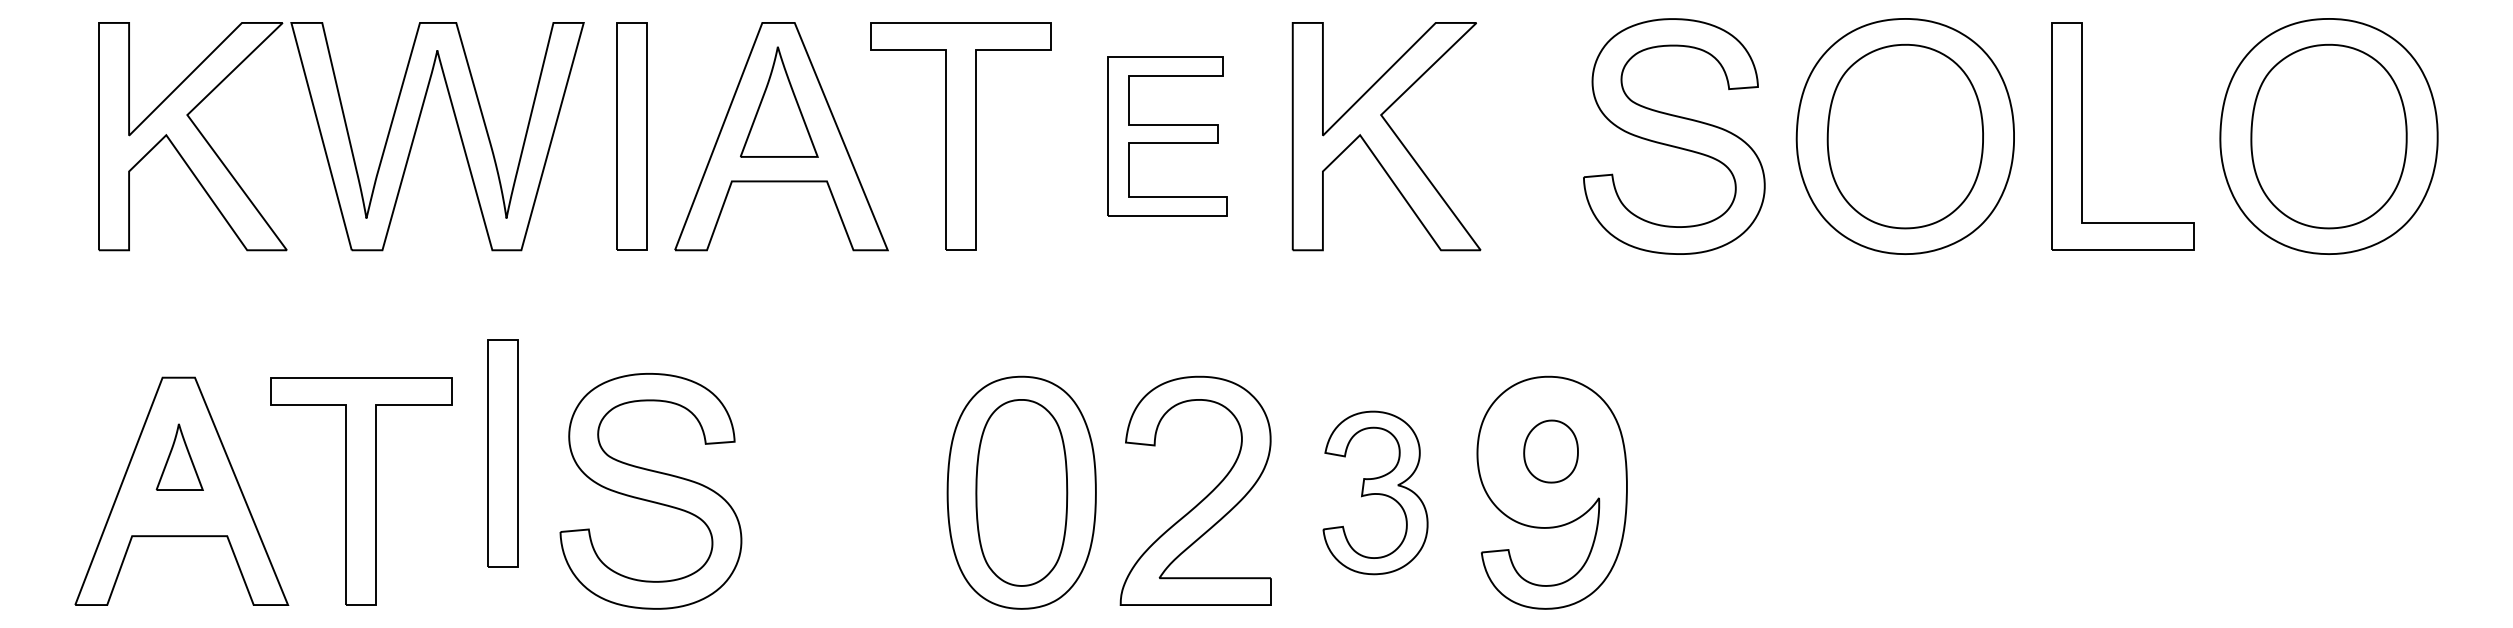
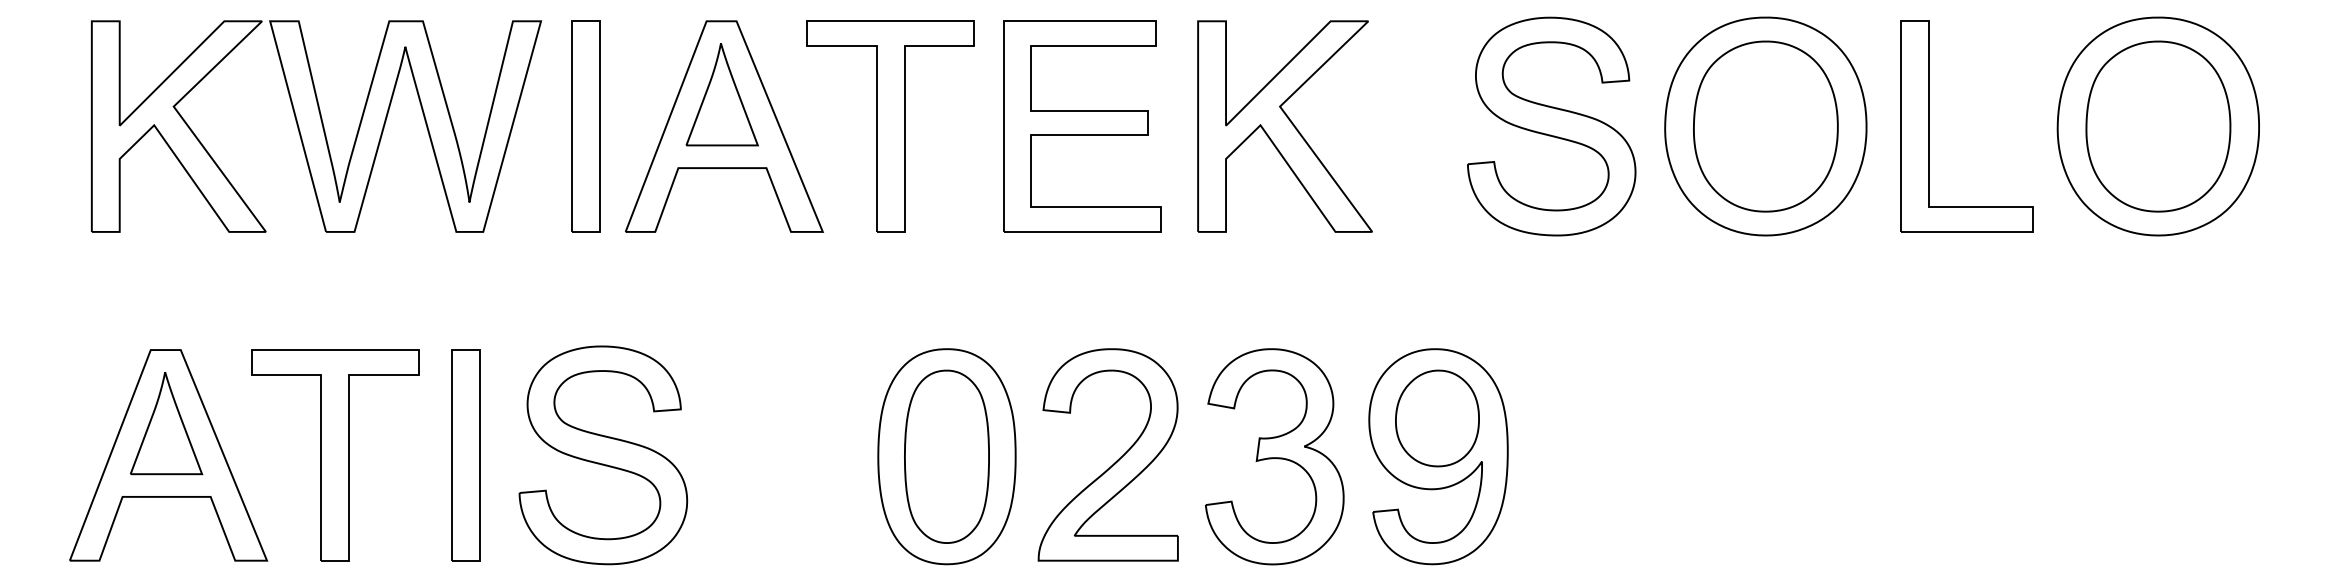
part: (1168, 136) -> (1082, 126), size x1.43
part: (1551, 451) -> (1437, 418), size x1.67
part: (502, 453) -> (465, 455), moved
part: (179, 456) -> (166, 423), size x1.67
part: (1375, 492) -> (1274, 456), size x1.43

